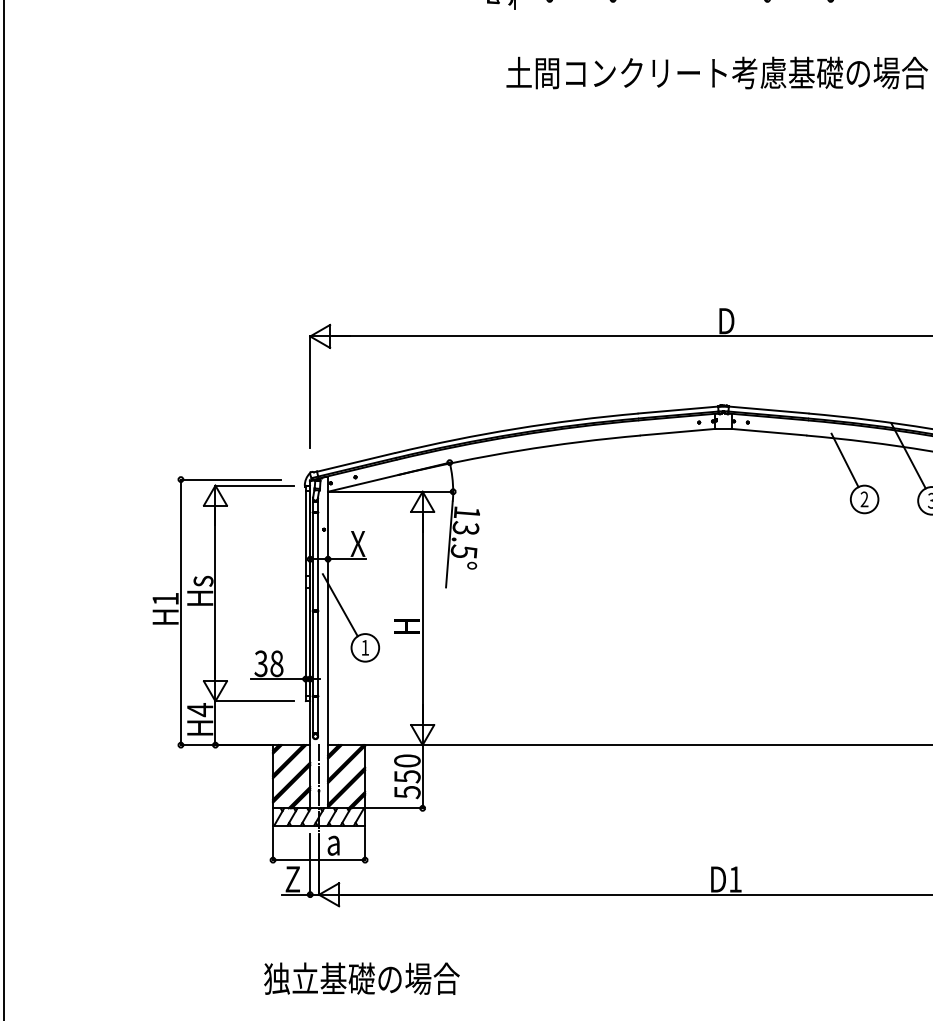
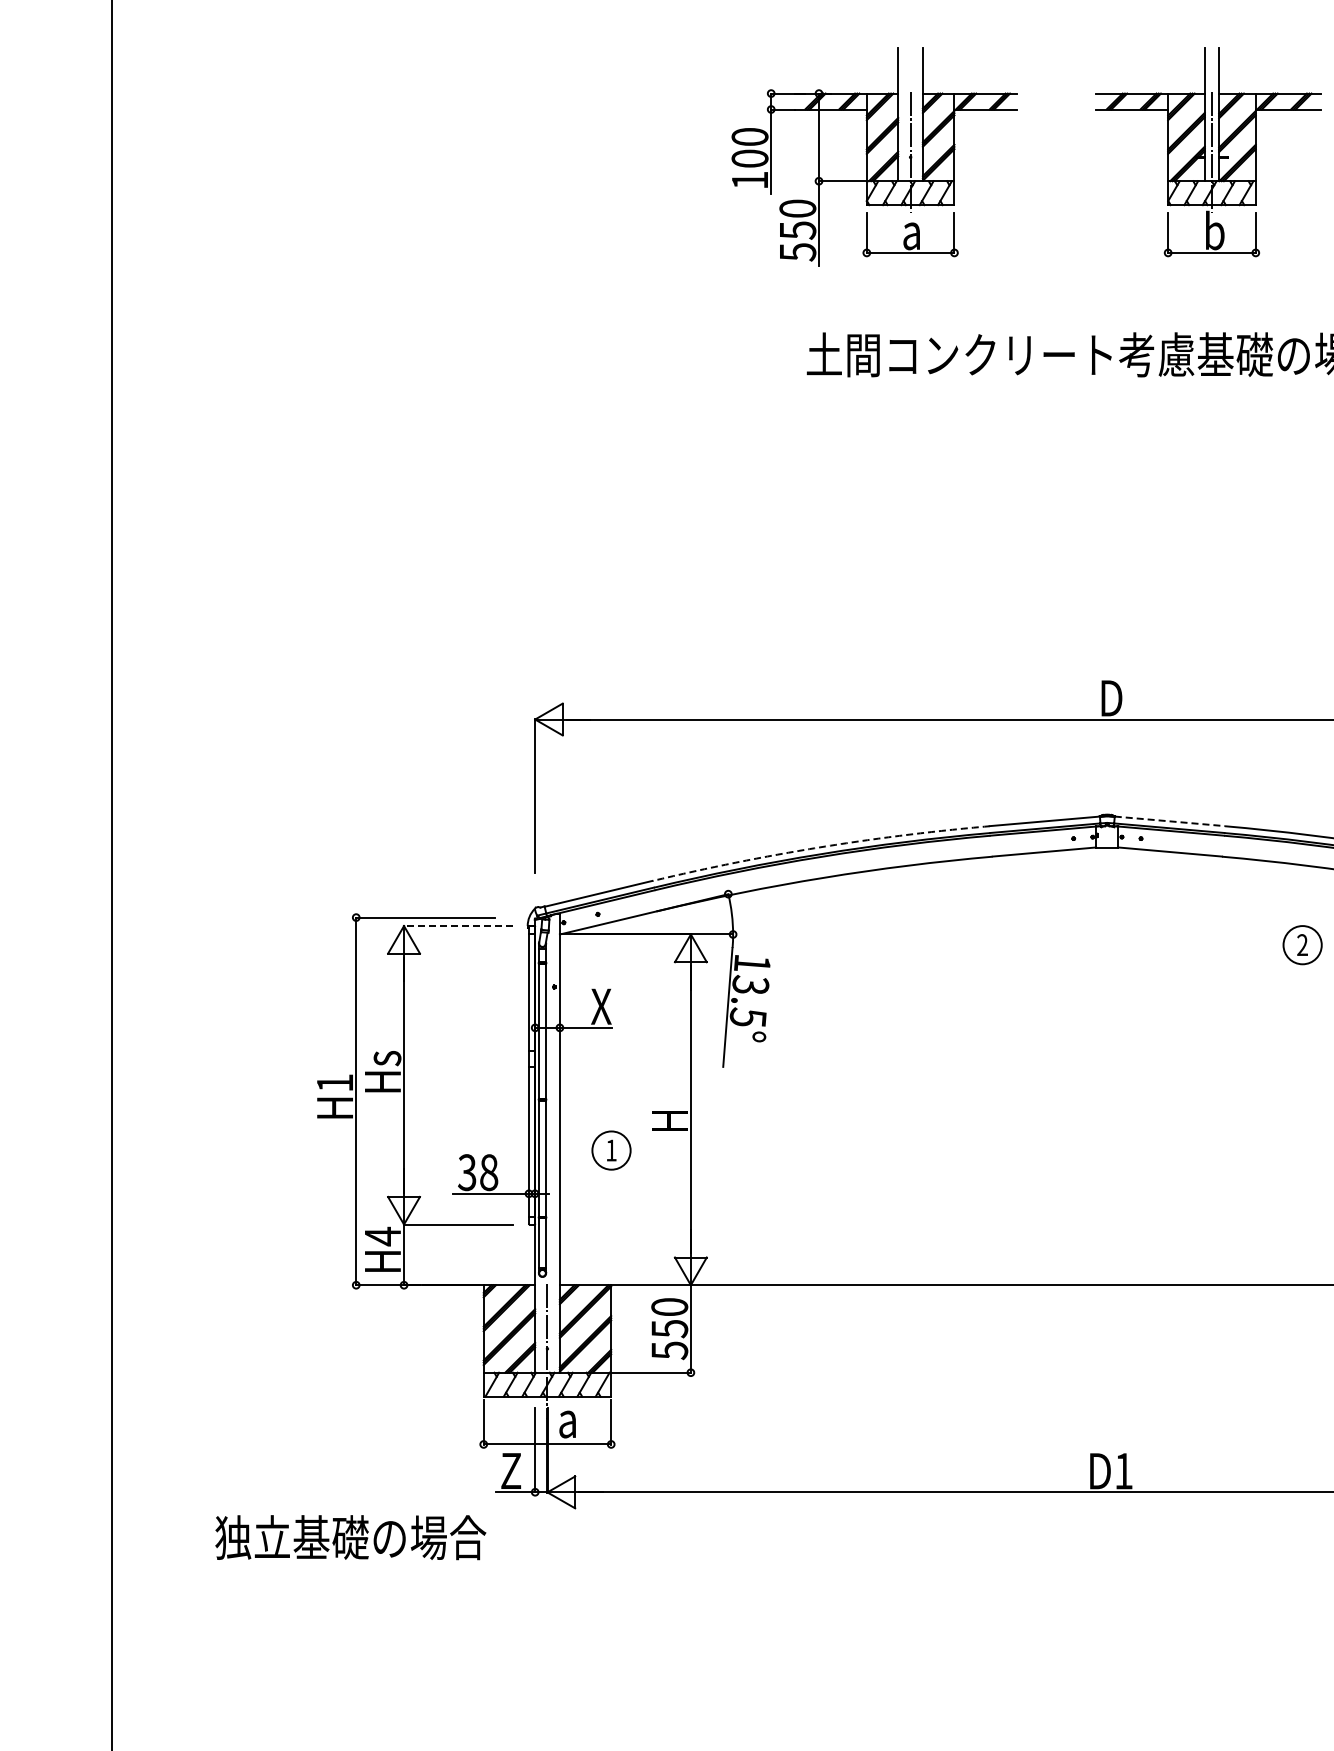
line: (769, 410) -> (1170, 821), solid -> dashed
arc: (516, 428) -> (820, 847), solid -> dashed
line: (845, 460) -> (1275, 891), removed
line: (254, 485) -> (458, 926), solid -> dashed
line: (340, 605) -> (576, 1091), removed
text: (361, 978) -> (350, 1537), moved

